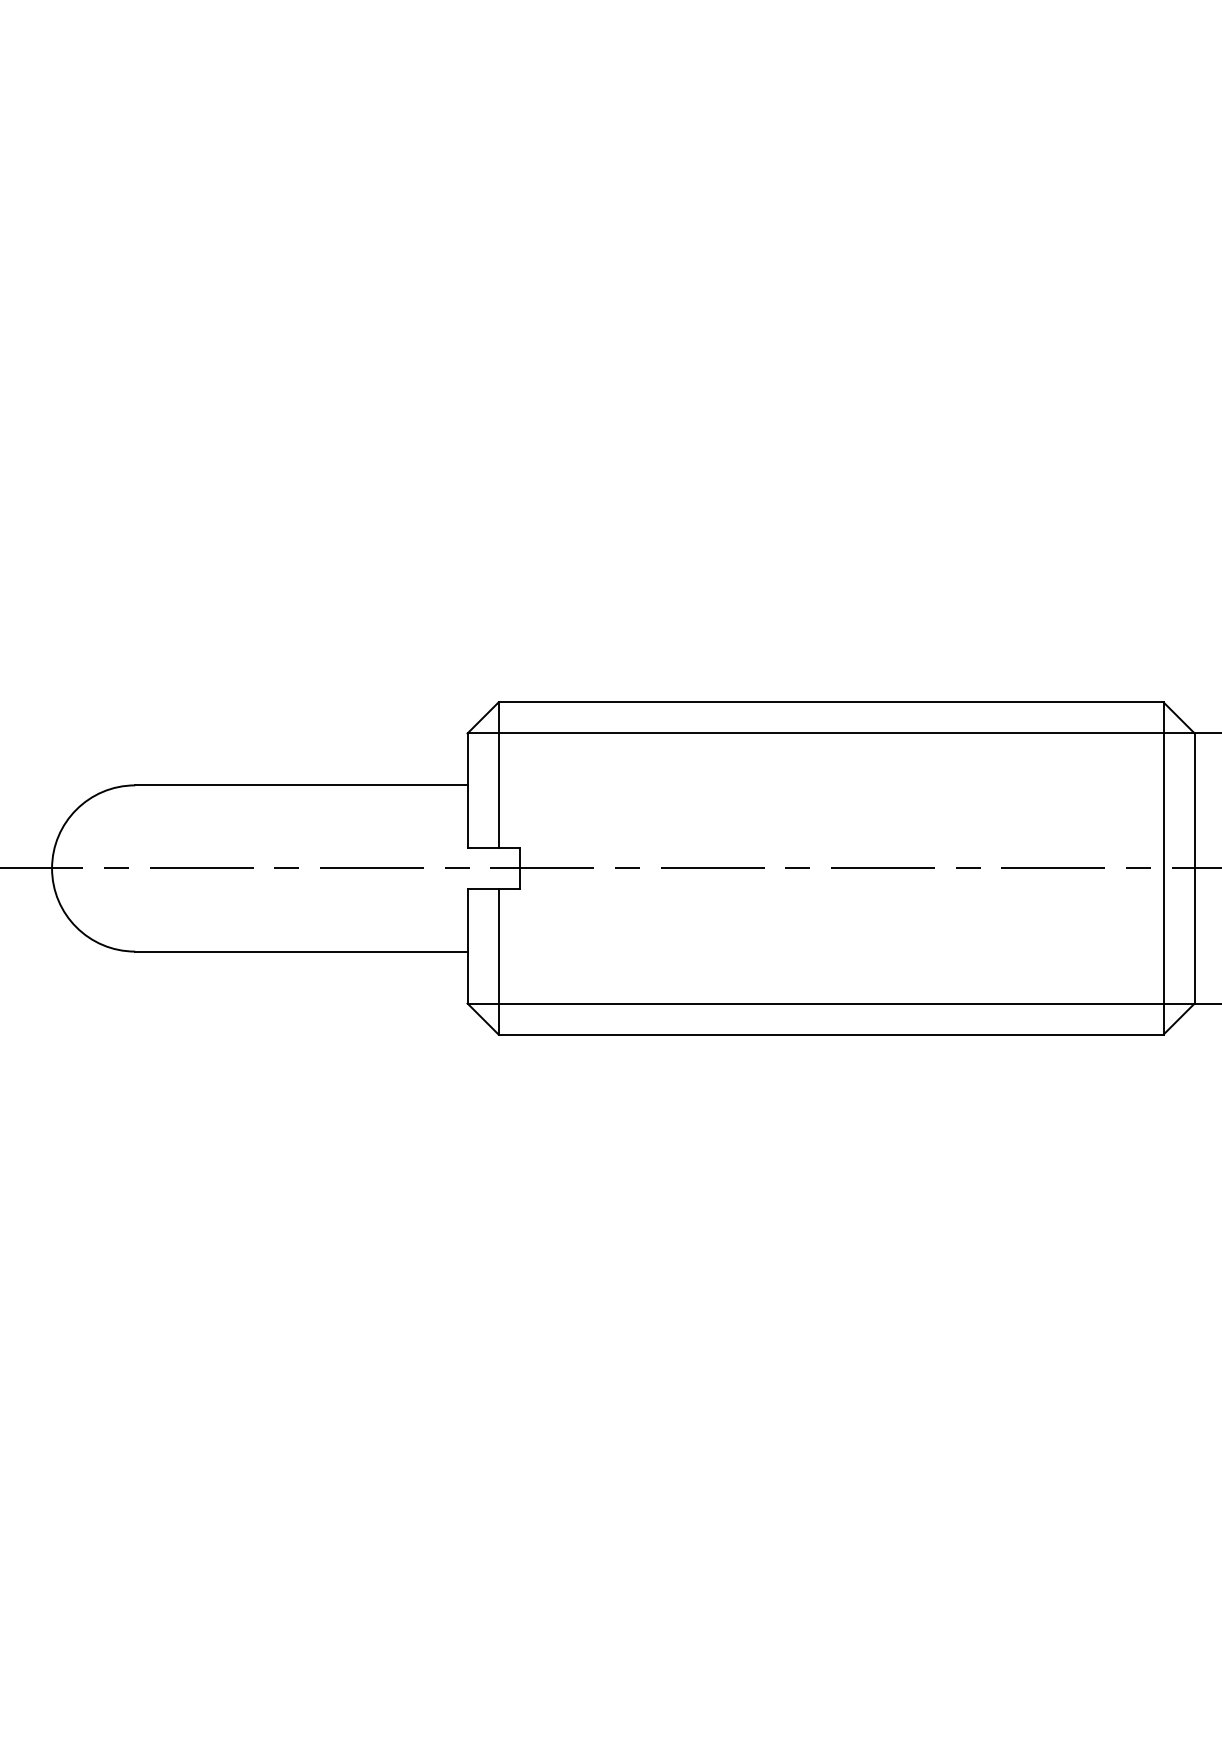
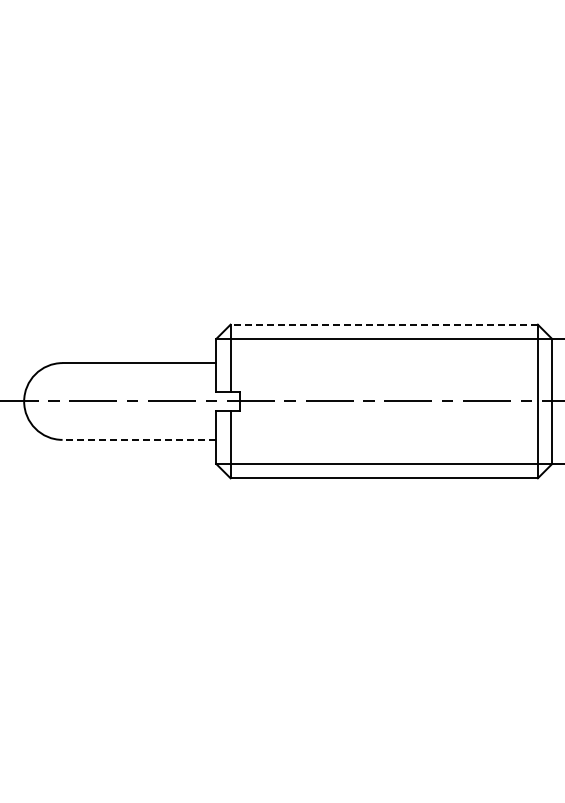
line: (831, 701) -> (384, 324), solid -> dashed
line: (301, 950) -> (139, 439), solid -> dashed

